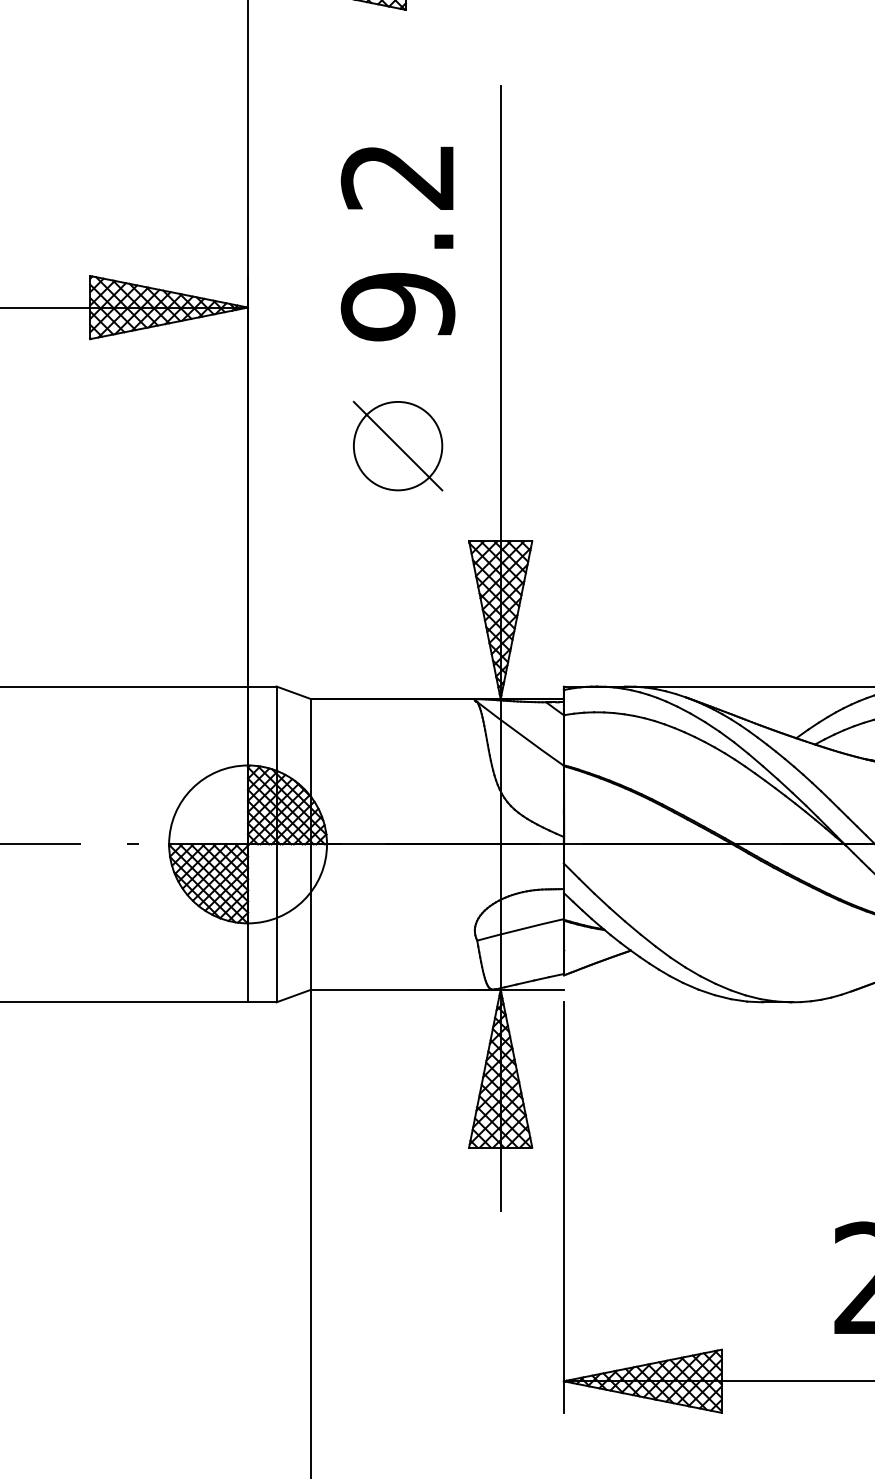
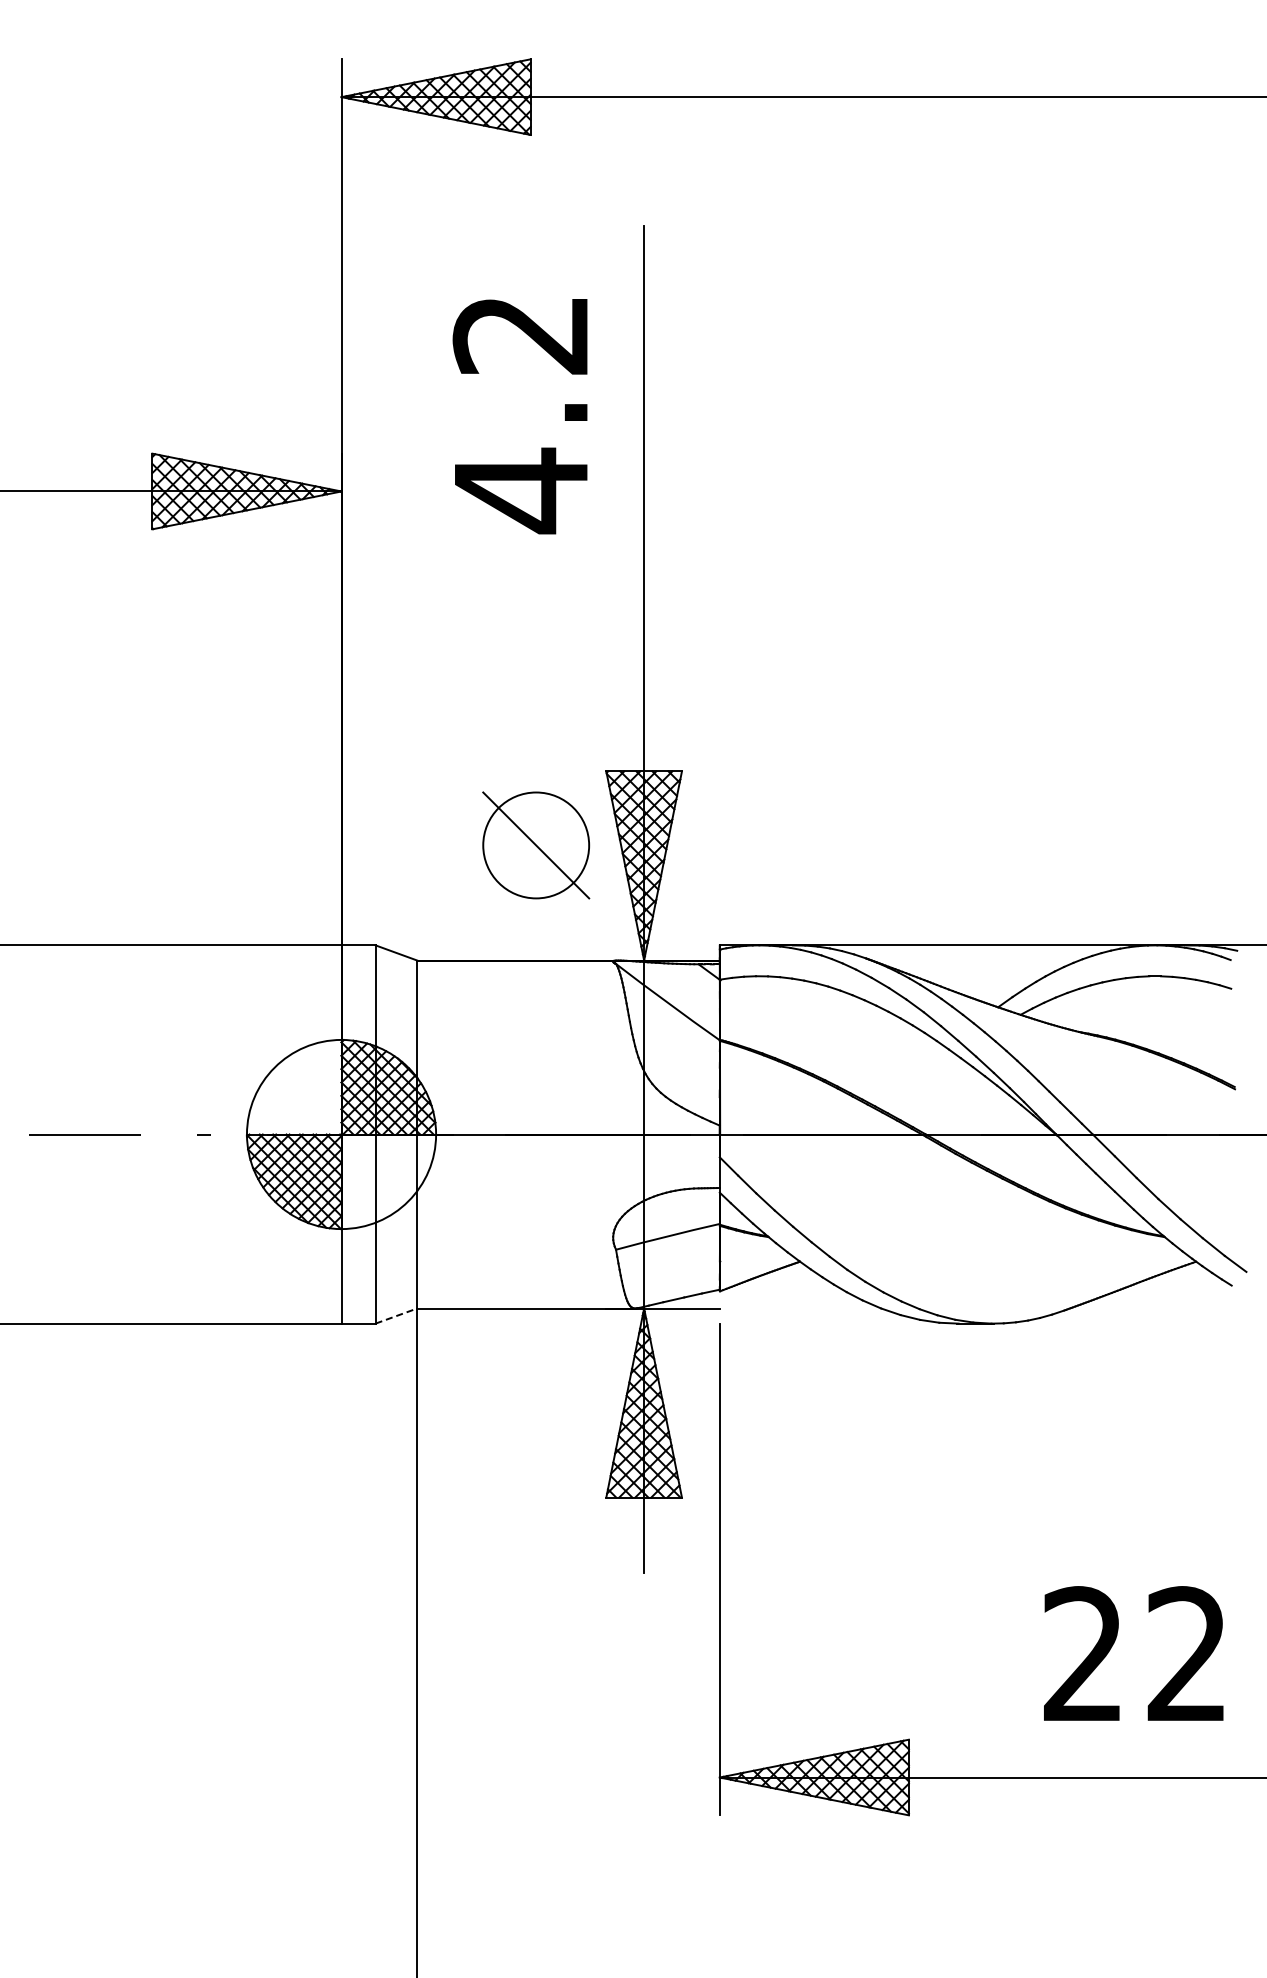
text: (397, 306) -> (520, 490), 9.2 -> 4.2
part: (398, 446) -> (536, 845), moved
line: (293, 995) -> (396, 1315), solid -> dashed

